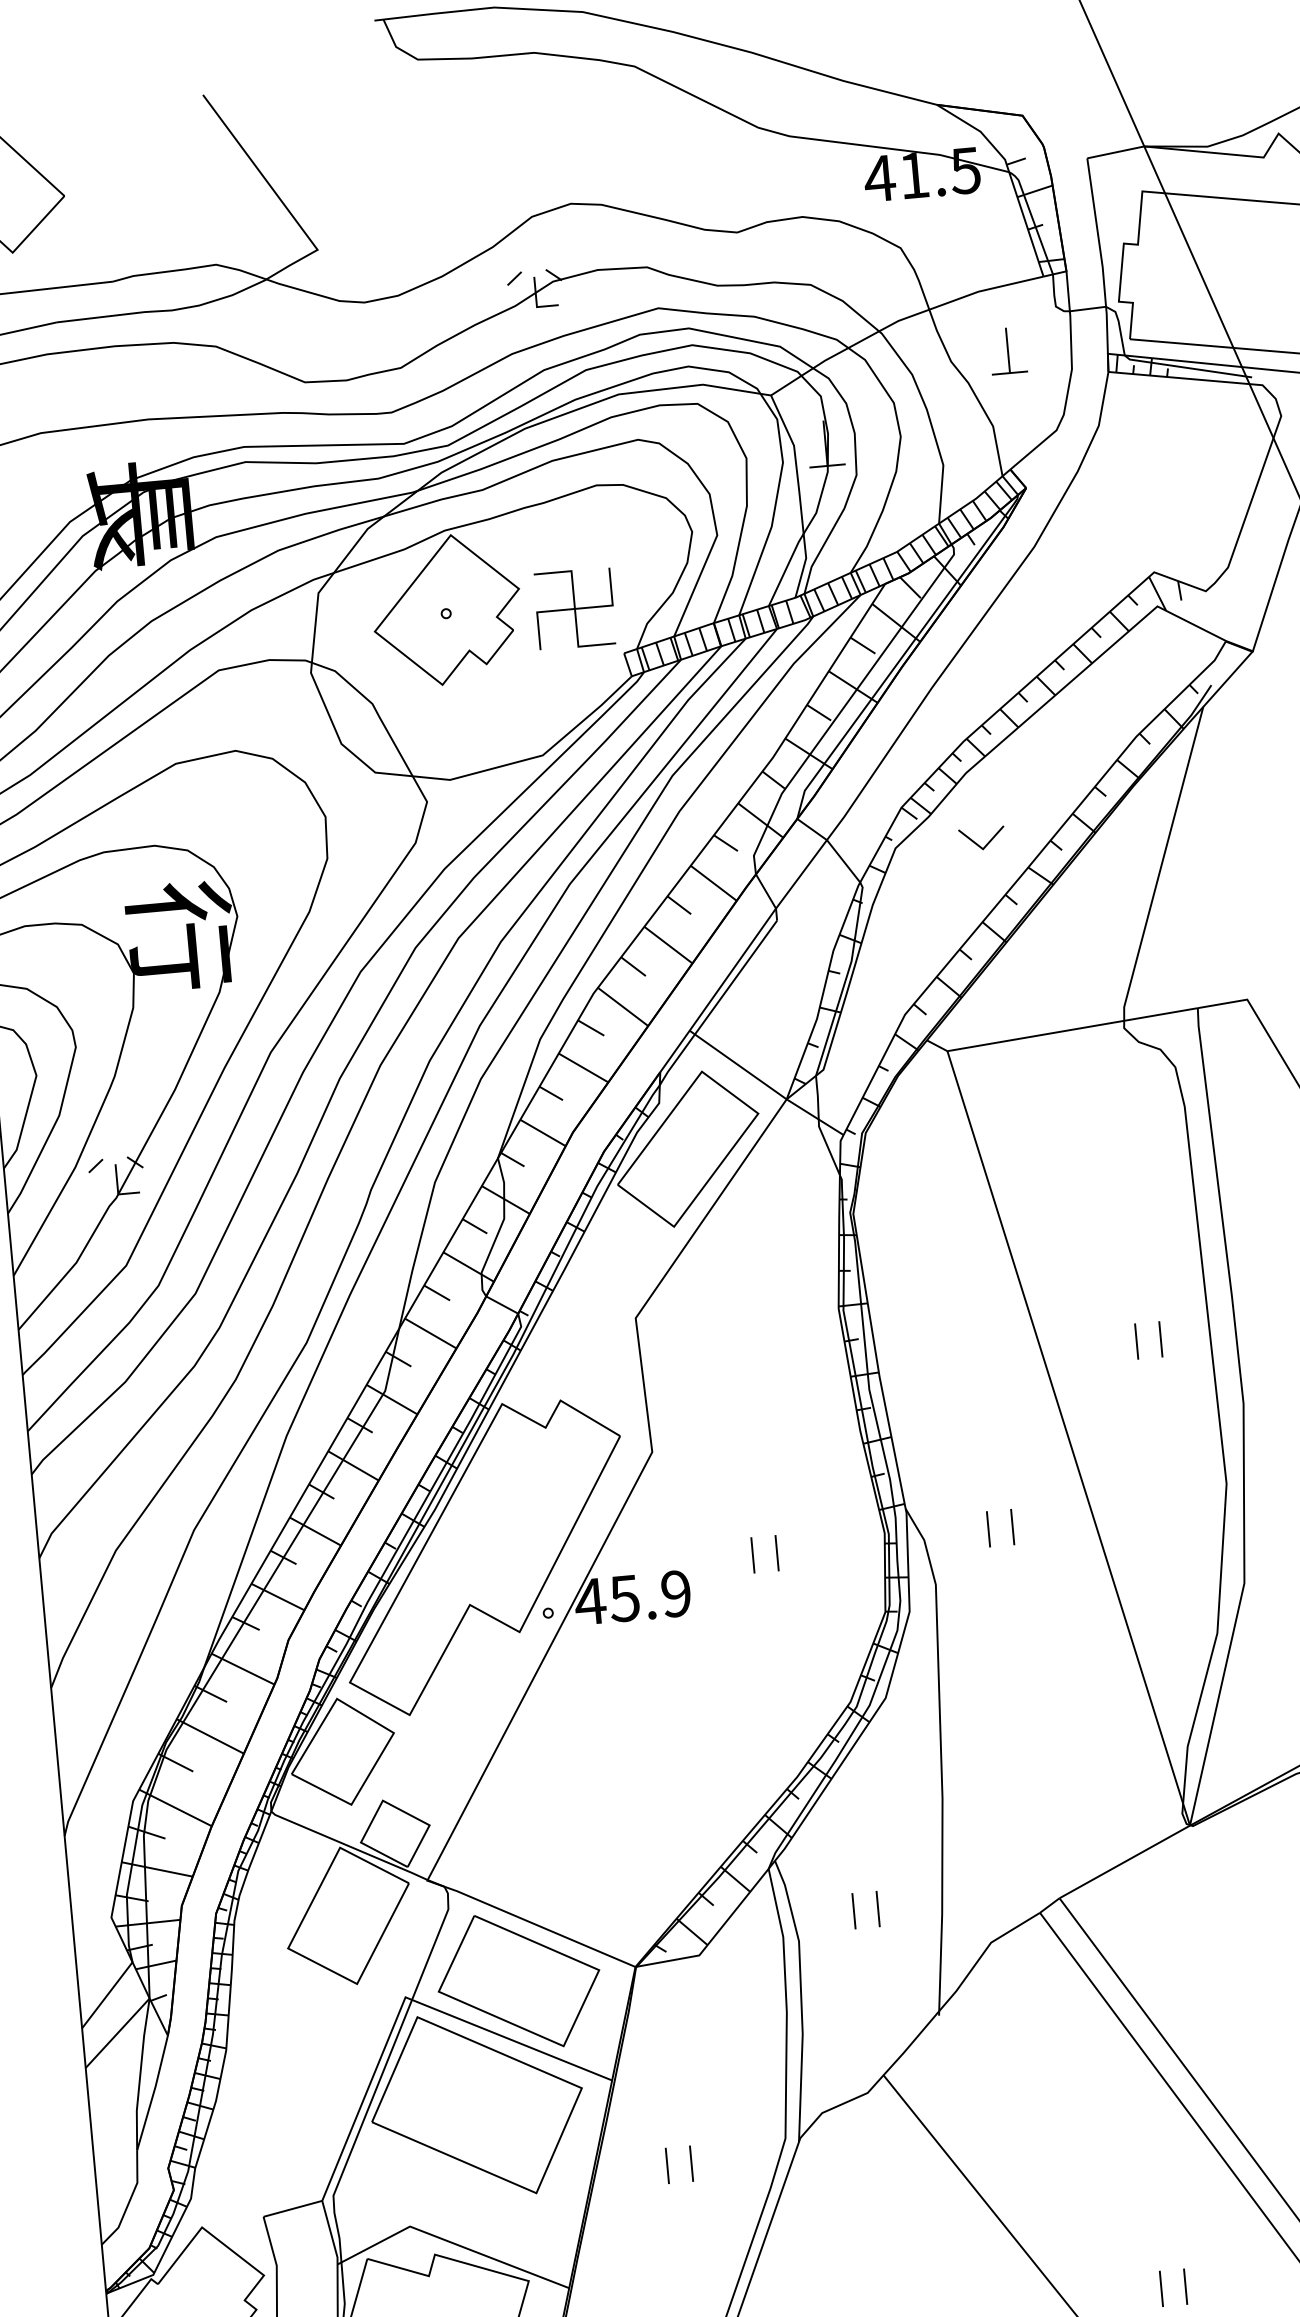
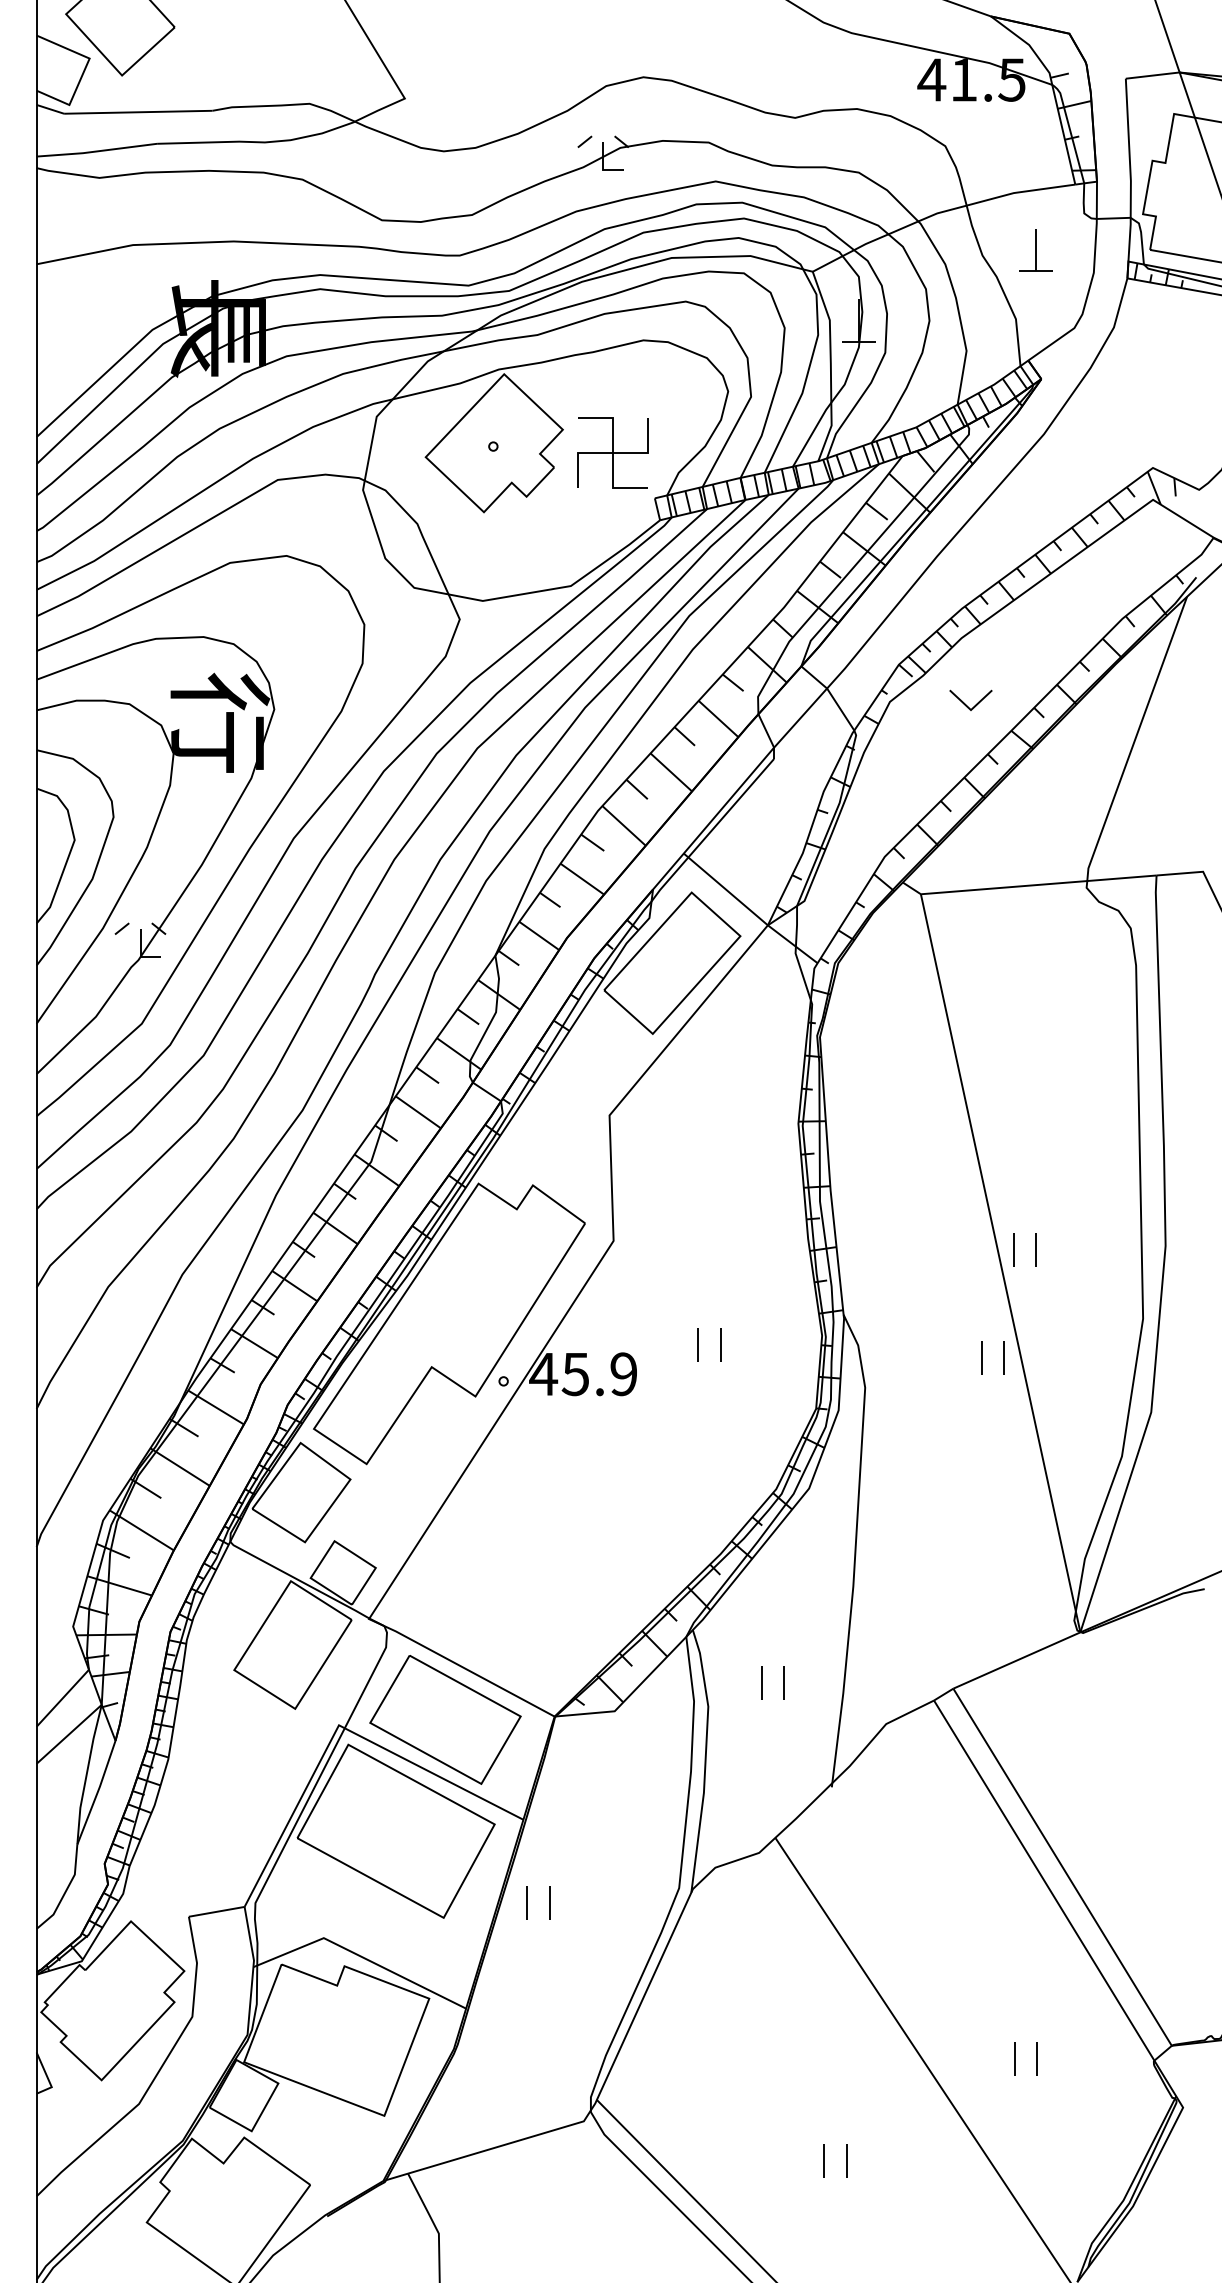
part: (1137, 1340) -> (1014, 1249), moved
part: (989, 1528) -> (982, 1357), moved
part: (667, 2165) -> (527, 1902), moved

